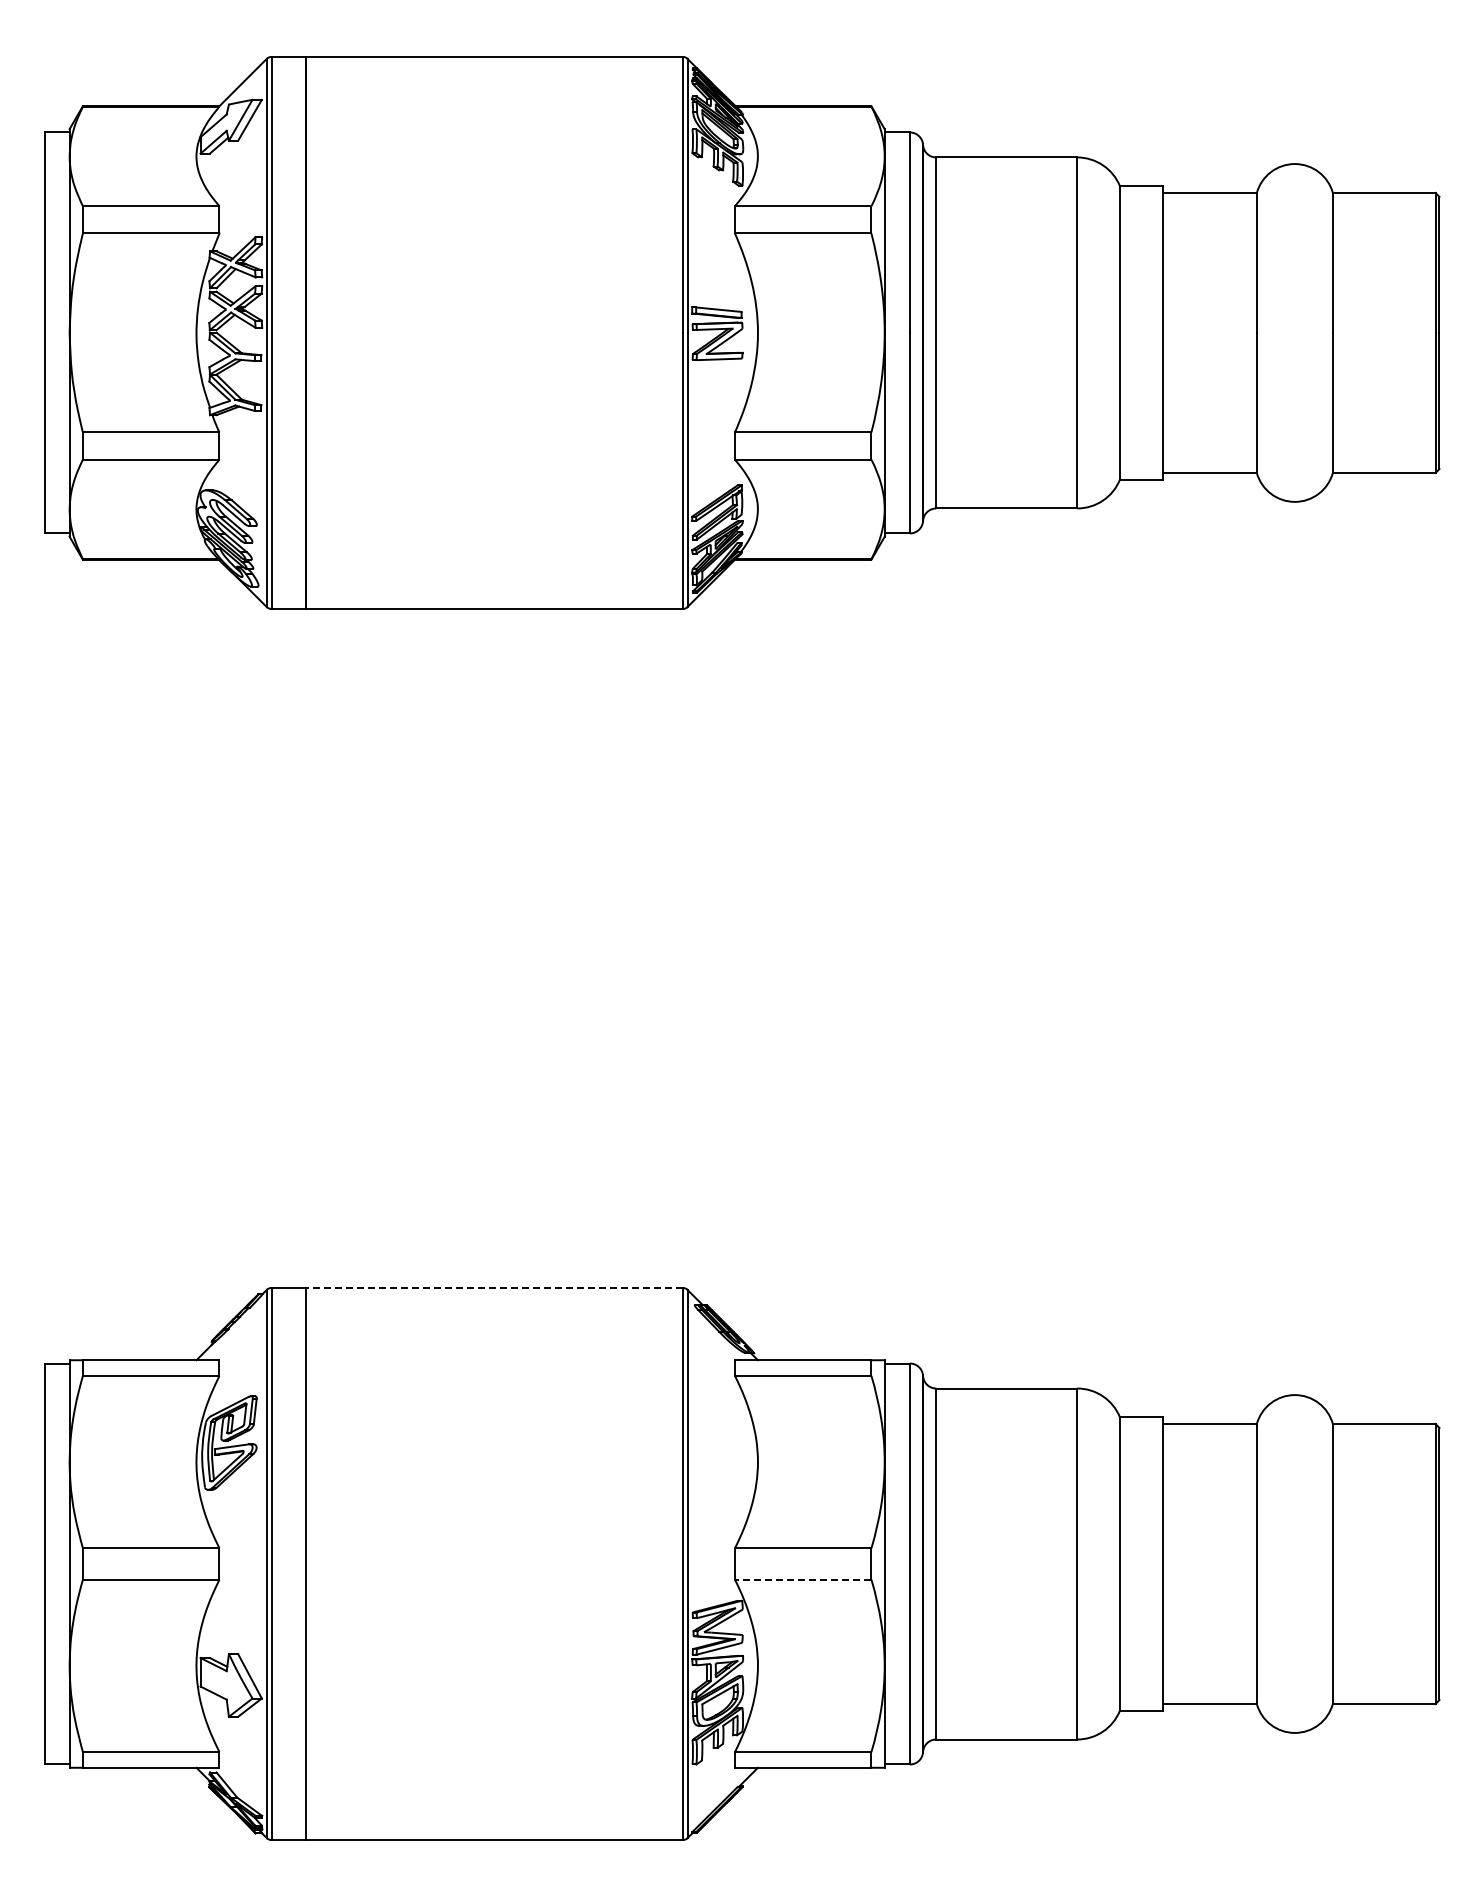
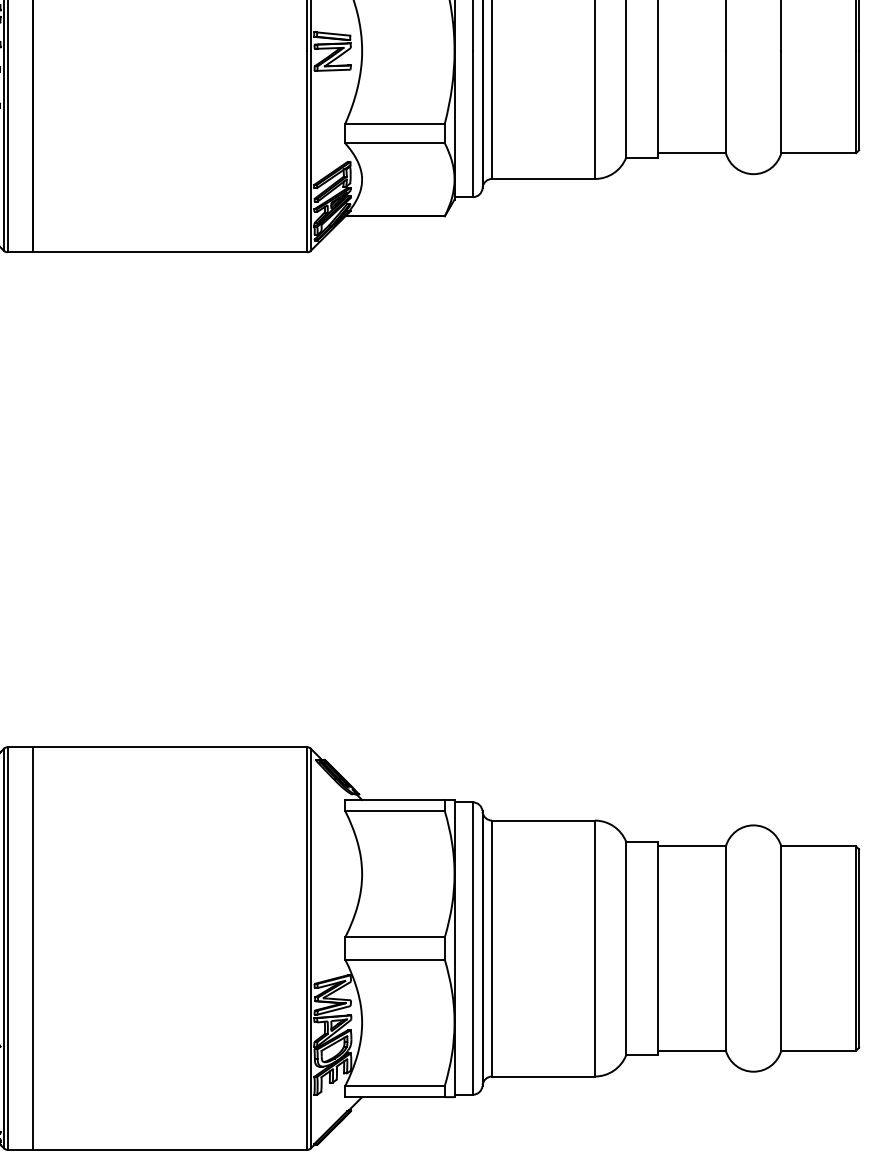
line: (494, 1287) -> (170, 746), dashed -> solid
line: (802, 1579) -> (394, 959), dashed -> solid

